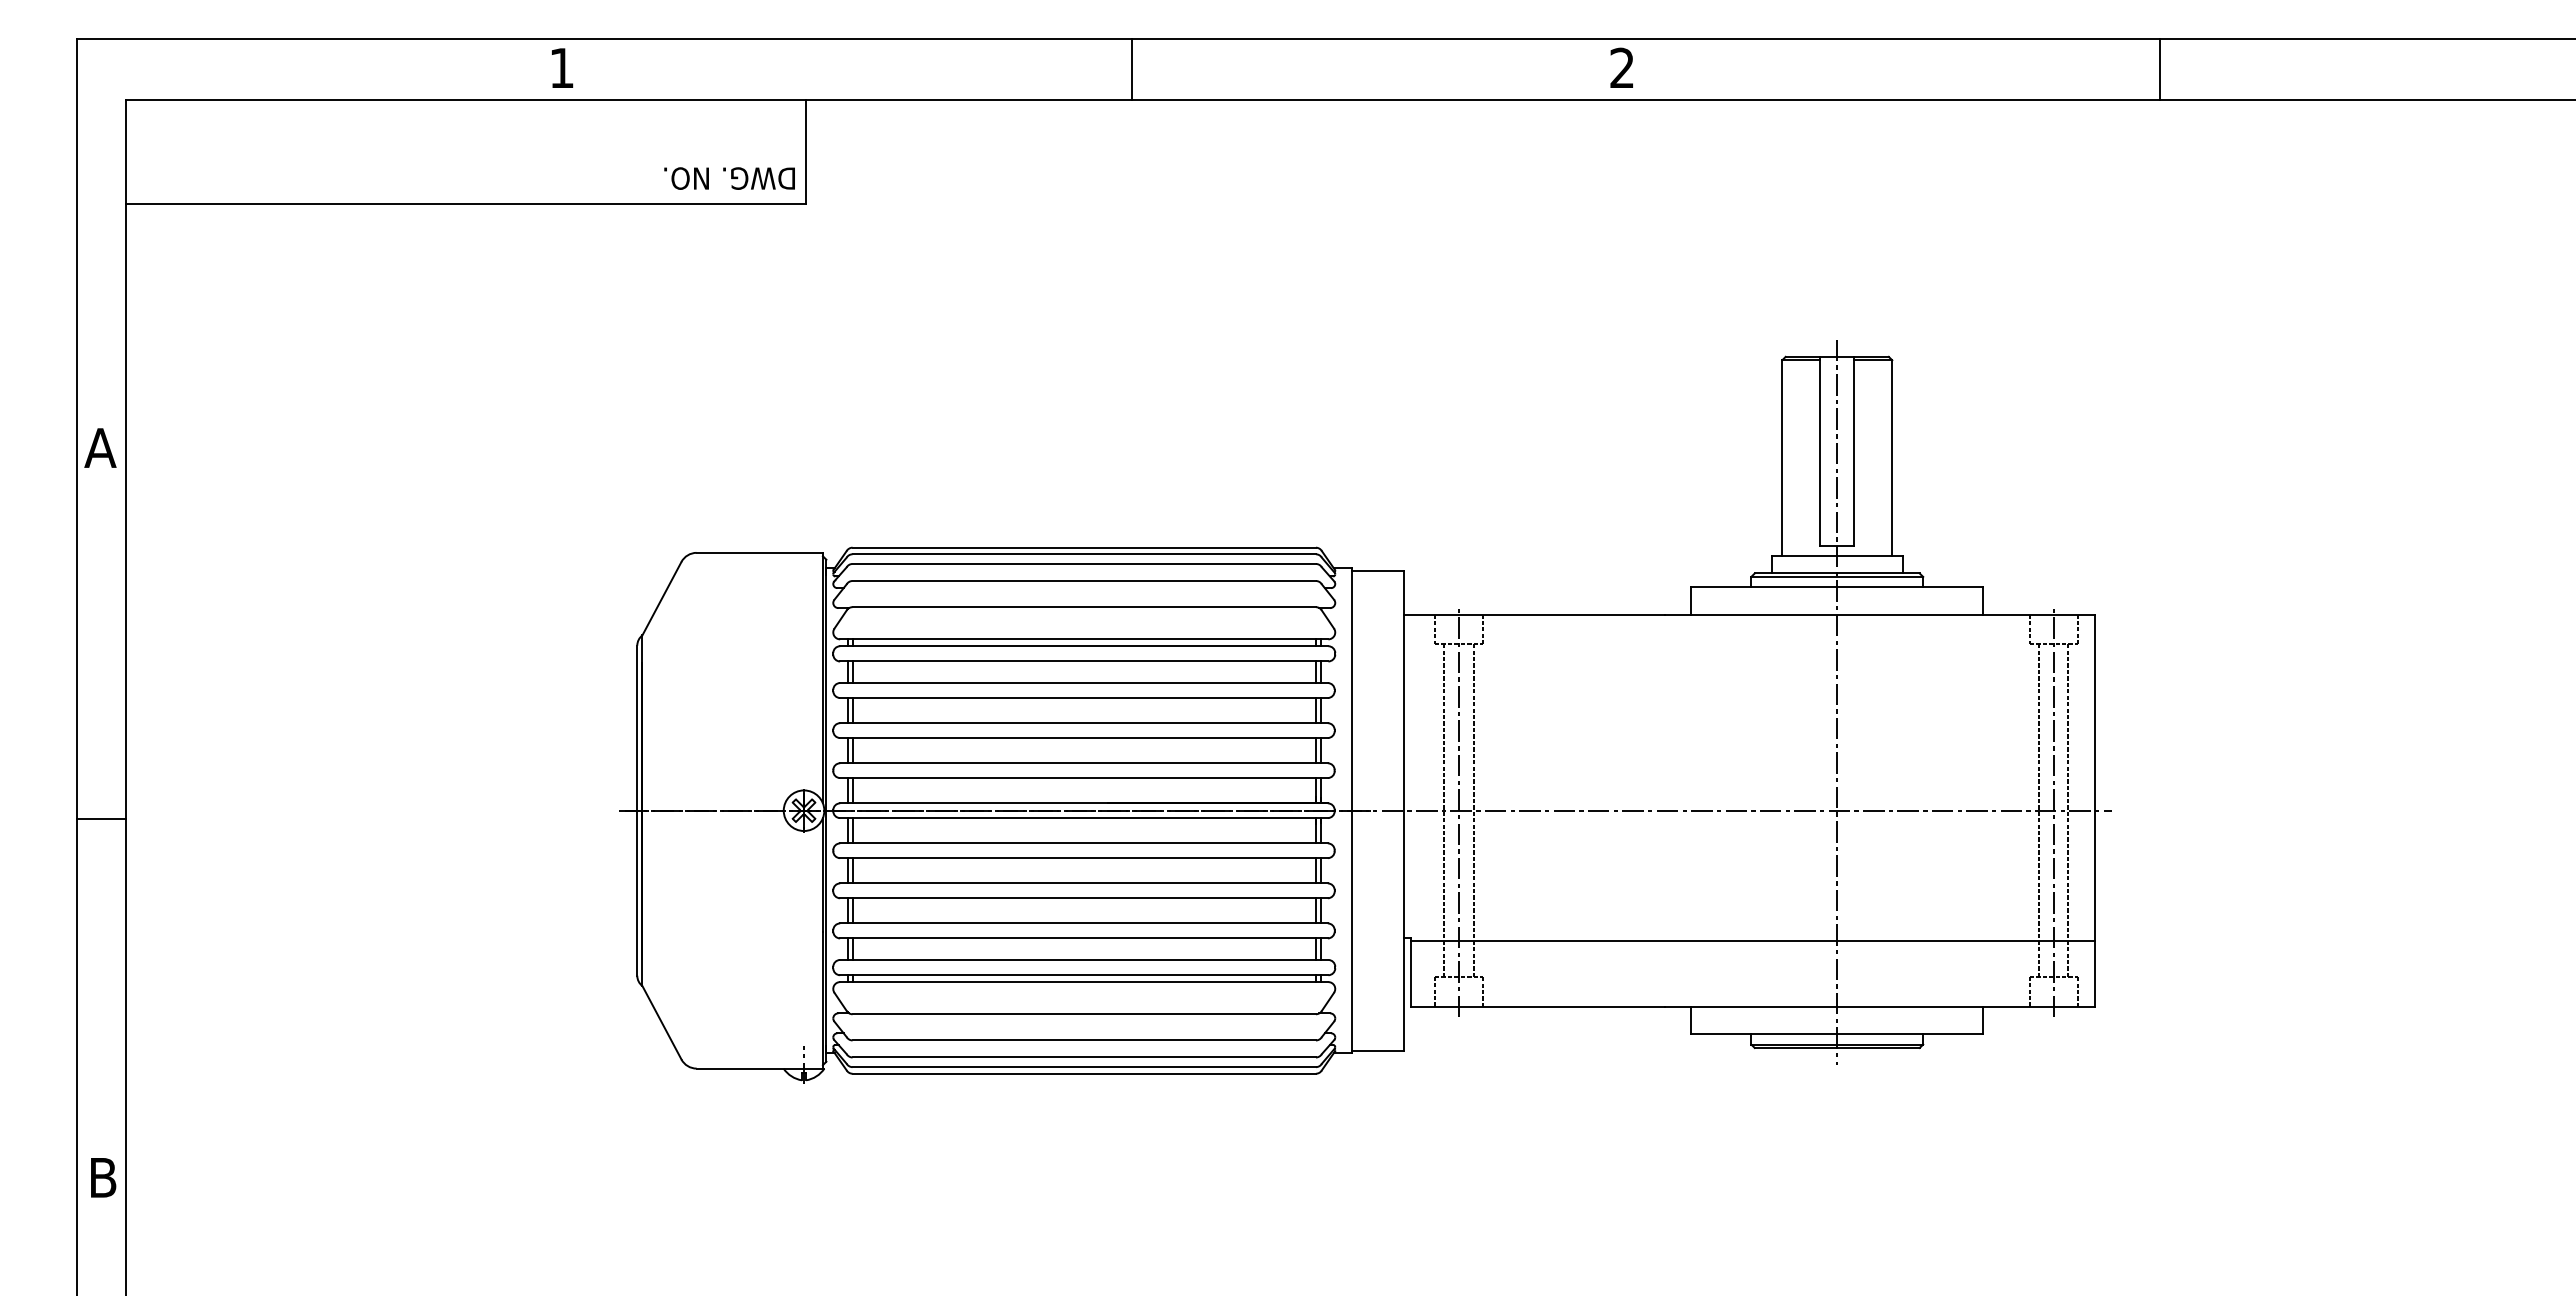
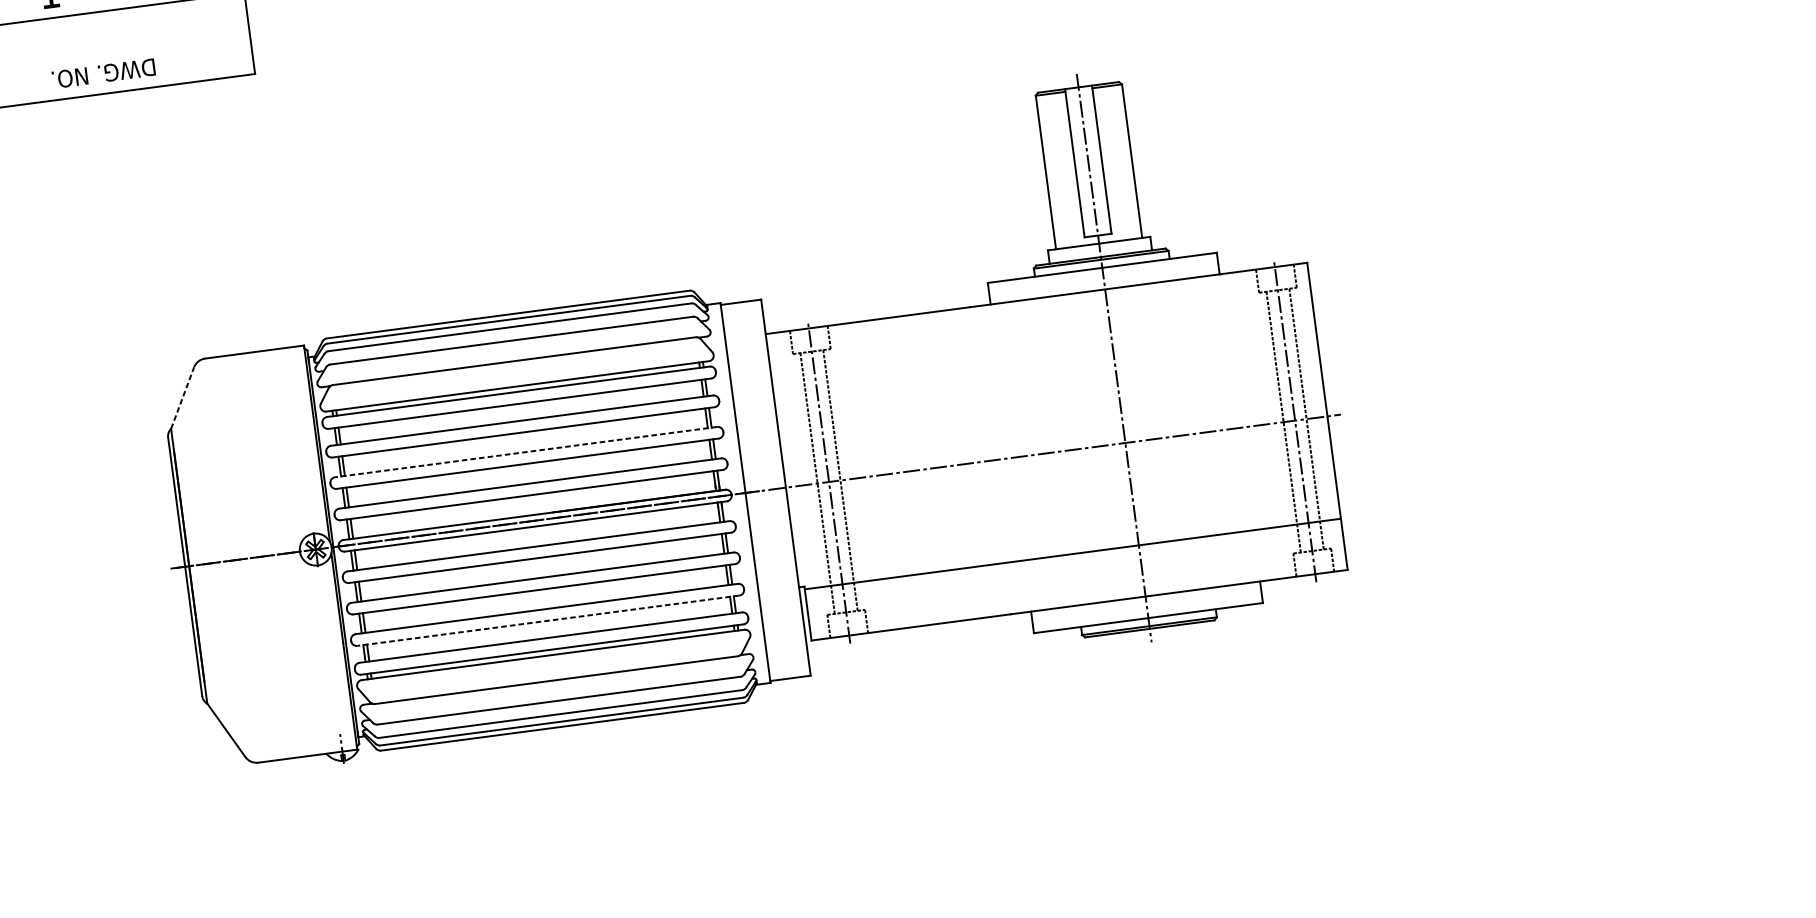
text: (729, 178) -> (103, 73), moved
line: (661, 598) -> (182, 397), solid -> dashed
line: (1084, 723) -> (526, 452), solid -> dashed
line: (1084, 938) -> (548, 620), solid -> dashed

